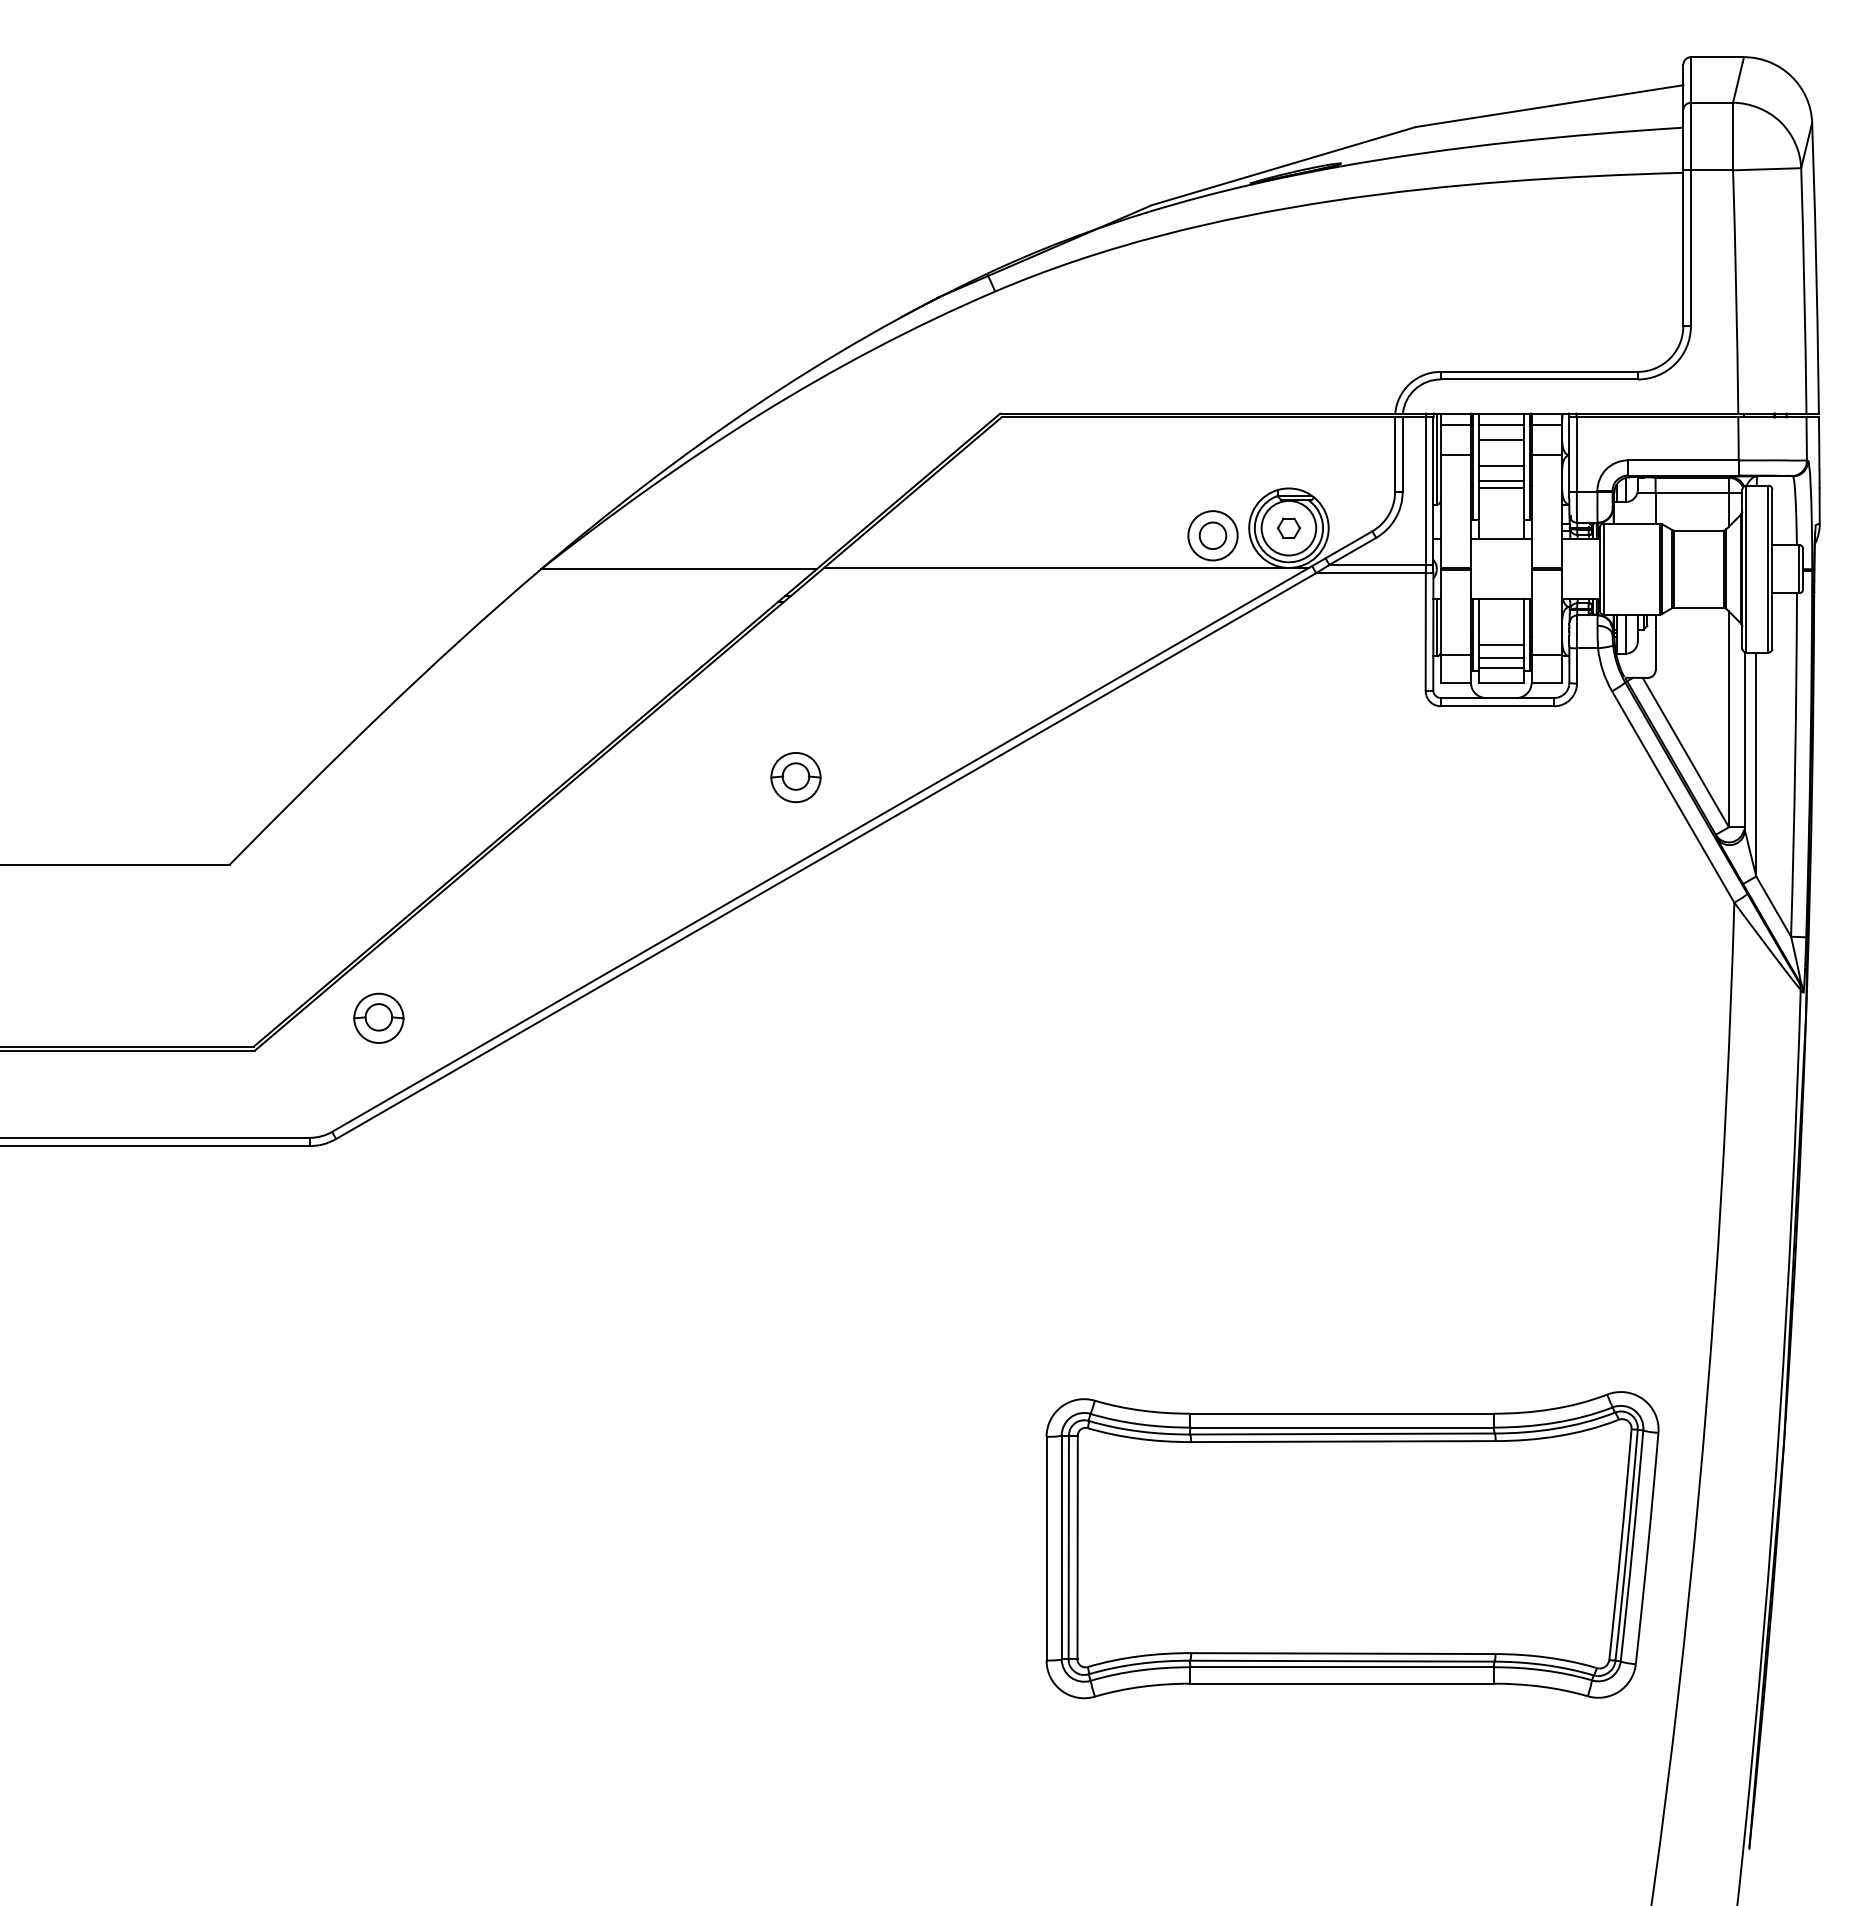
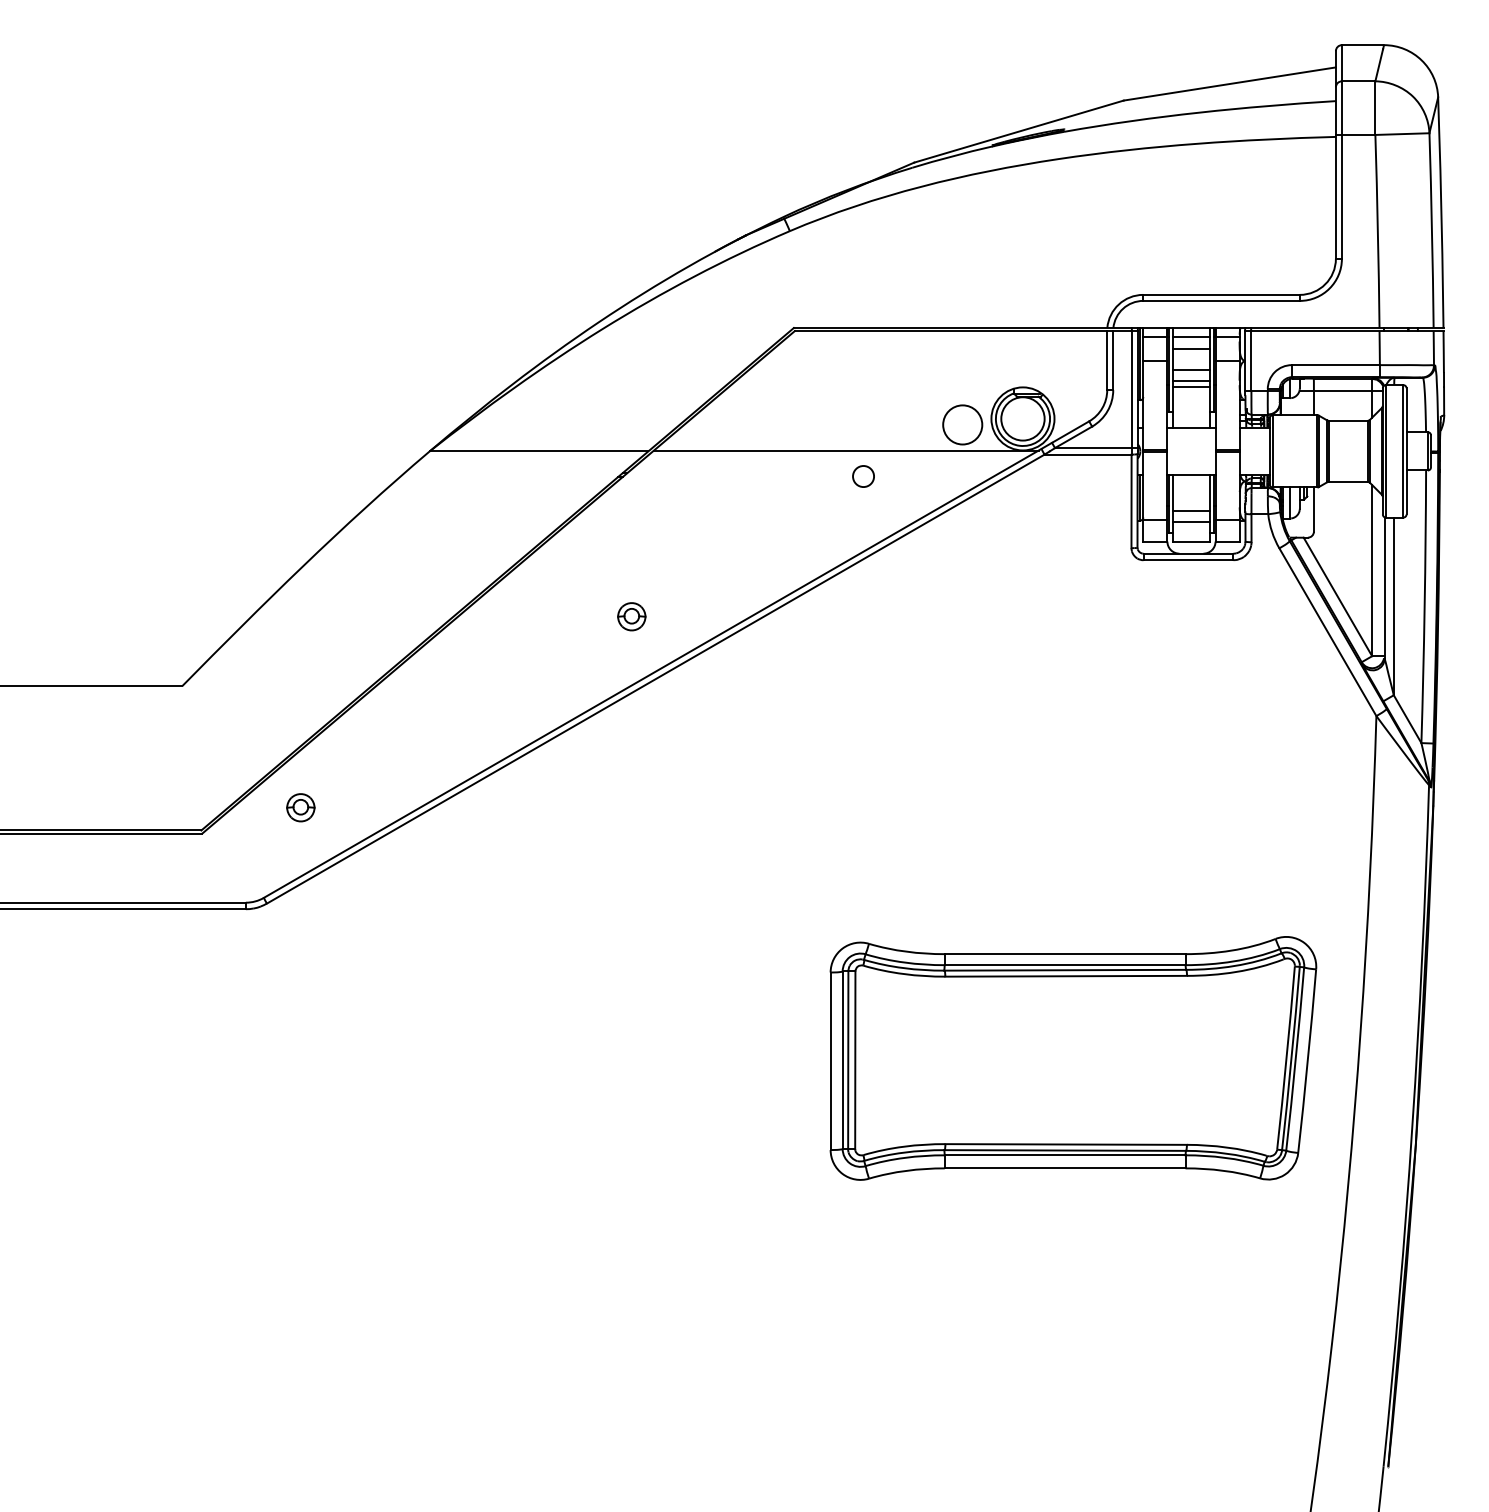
part: (1288, 527) -> (1022, 418), removed
circle: (1212, 535) -> (863, 476), moved
line: (1501, 667) -> (1191, 529), removed
part: (795, 777) -> (631, 616), size x0.7
part: (378, 1017) -> (300, 807), size x0.7
part: (1352, 1545) -> (1073, 1058), moved

